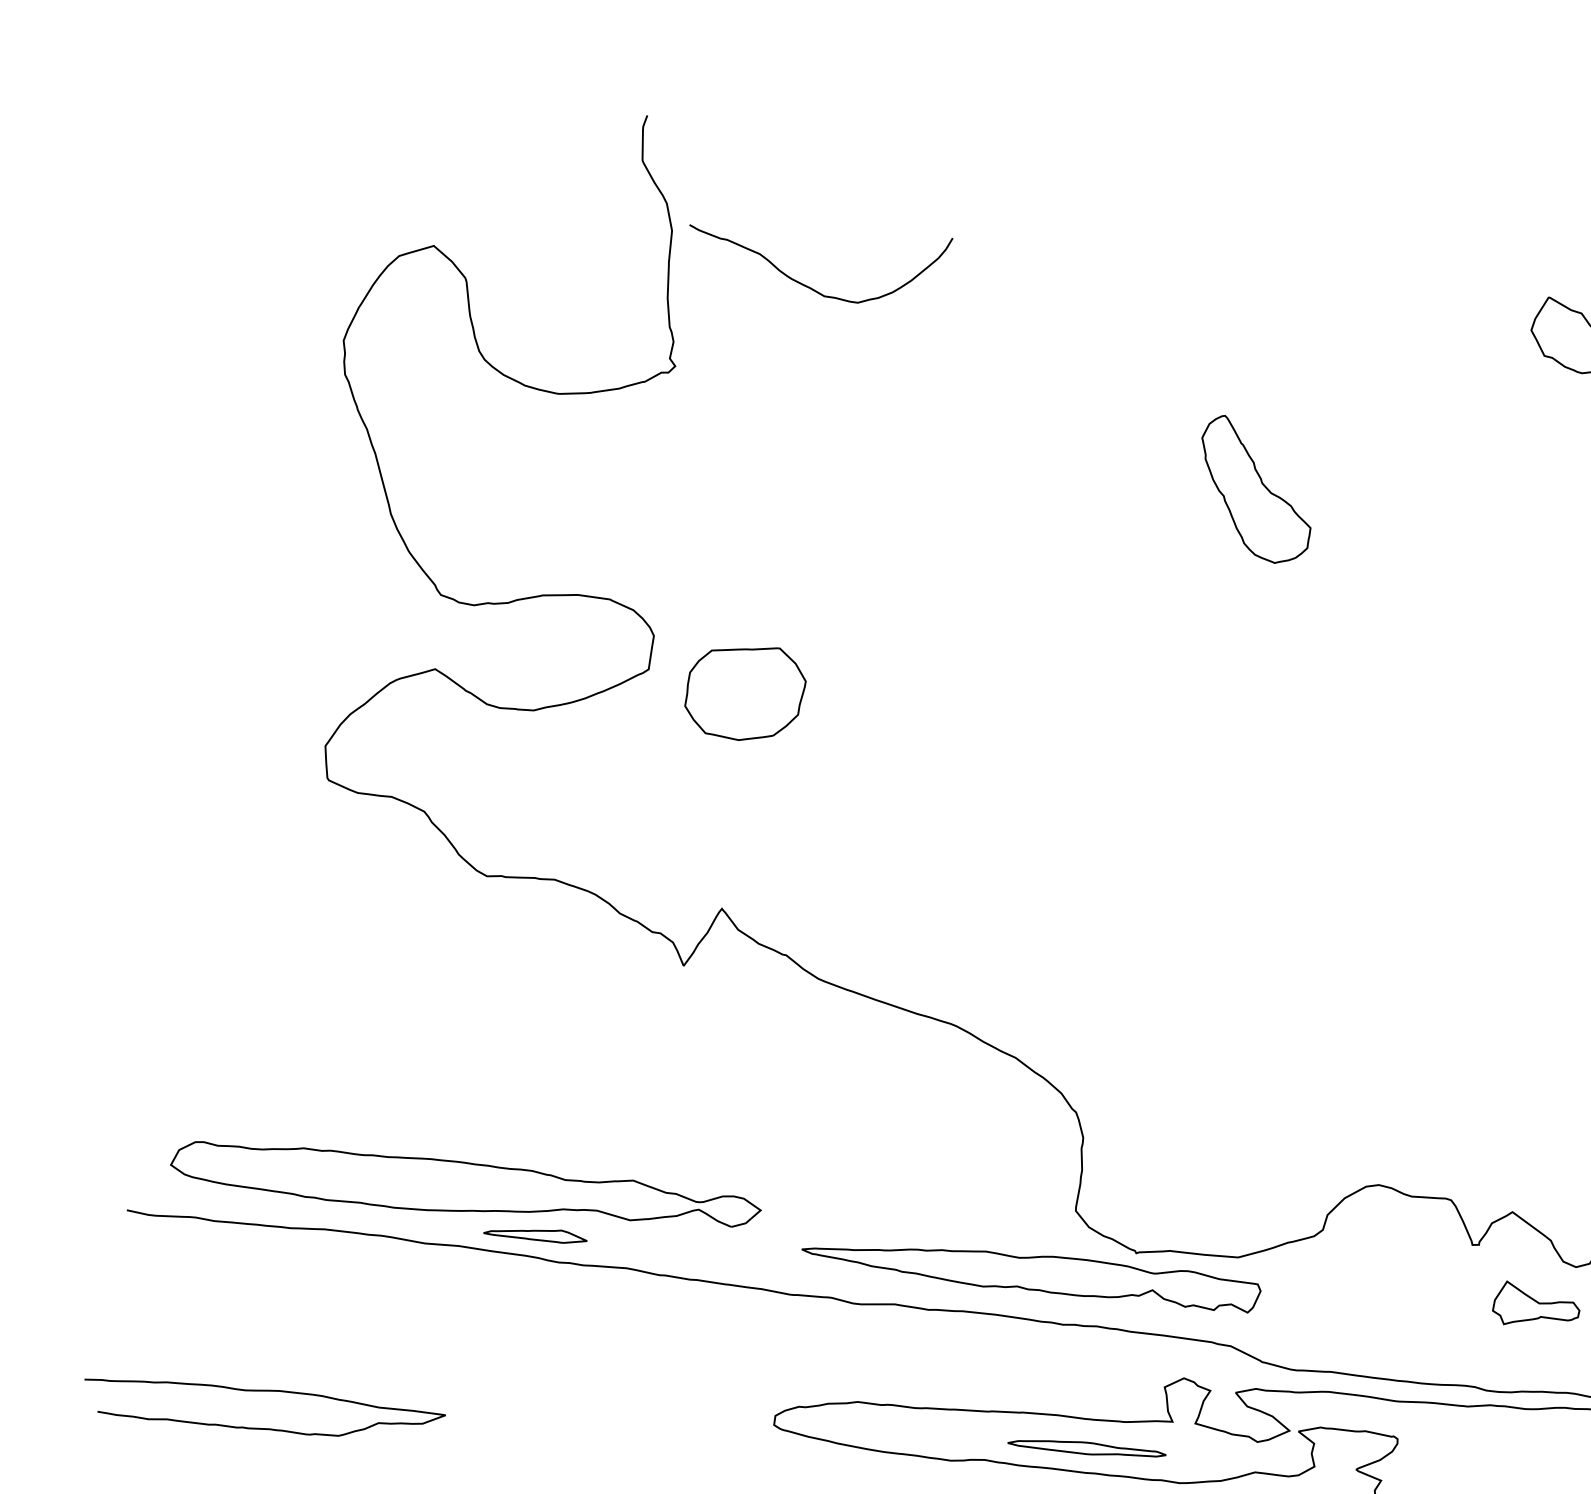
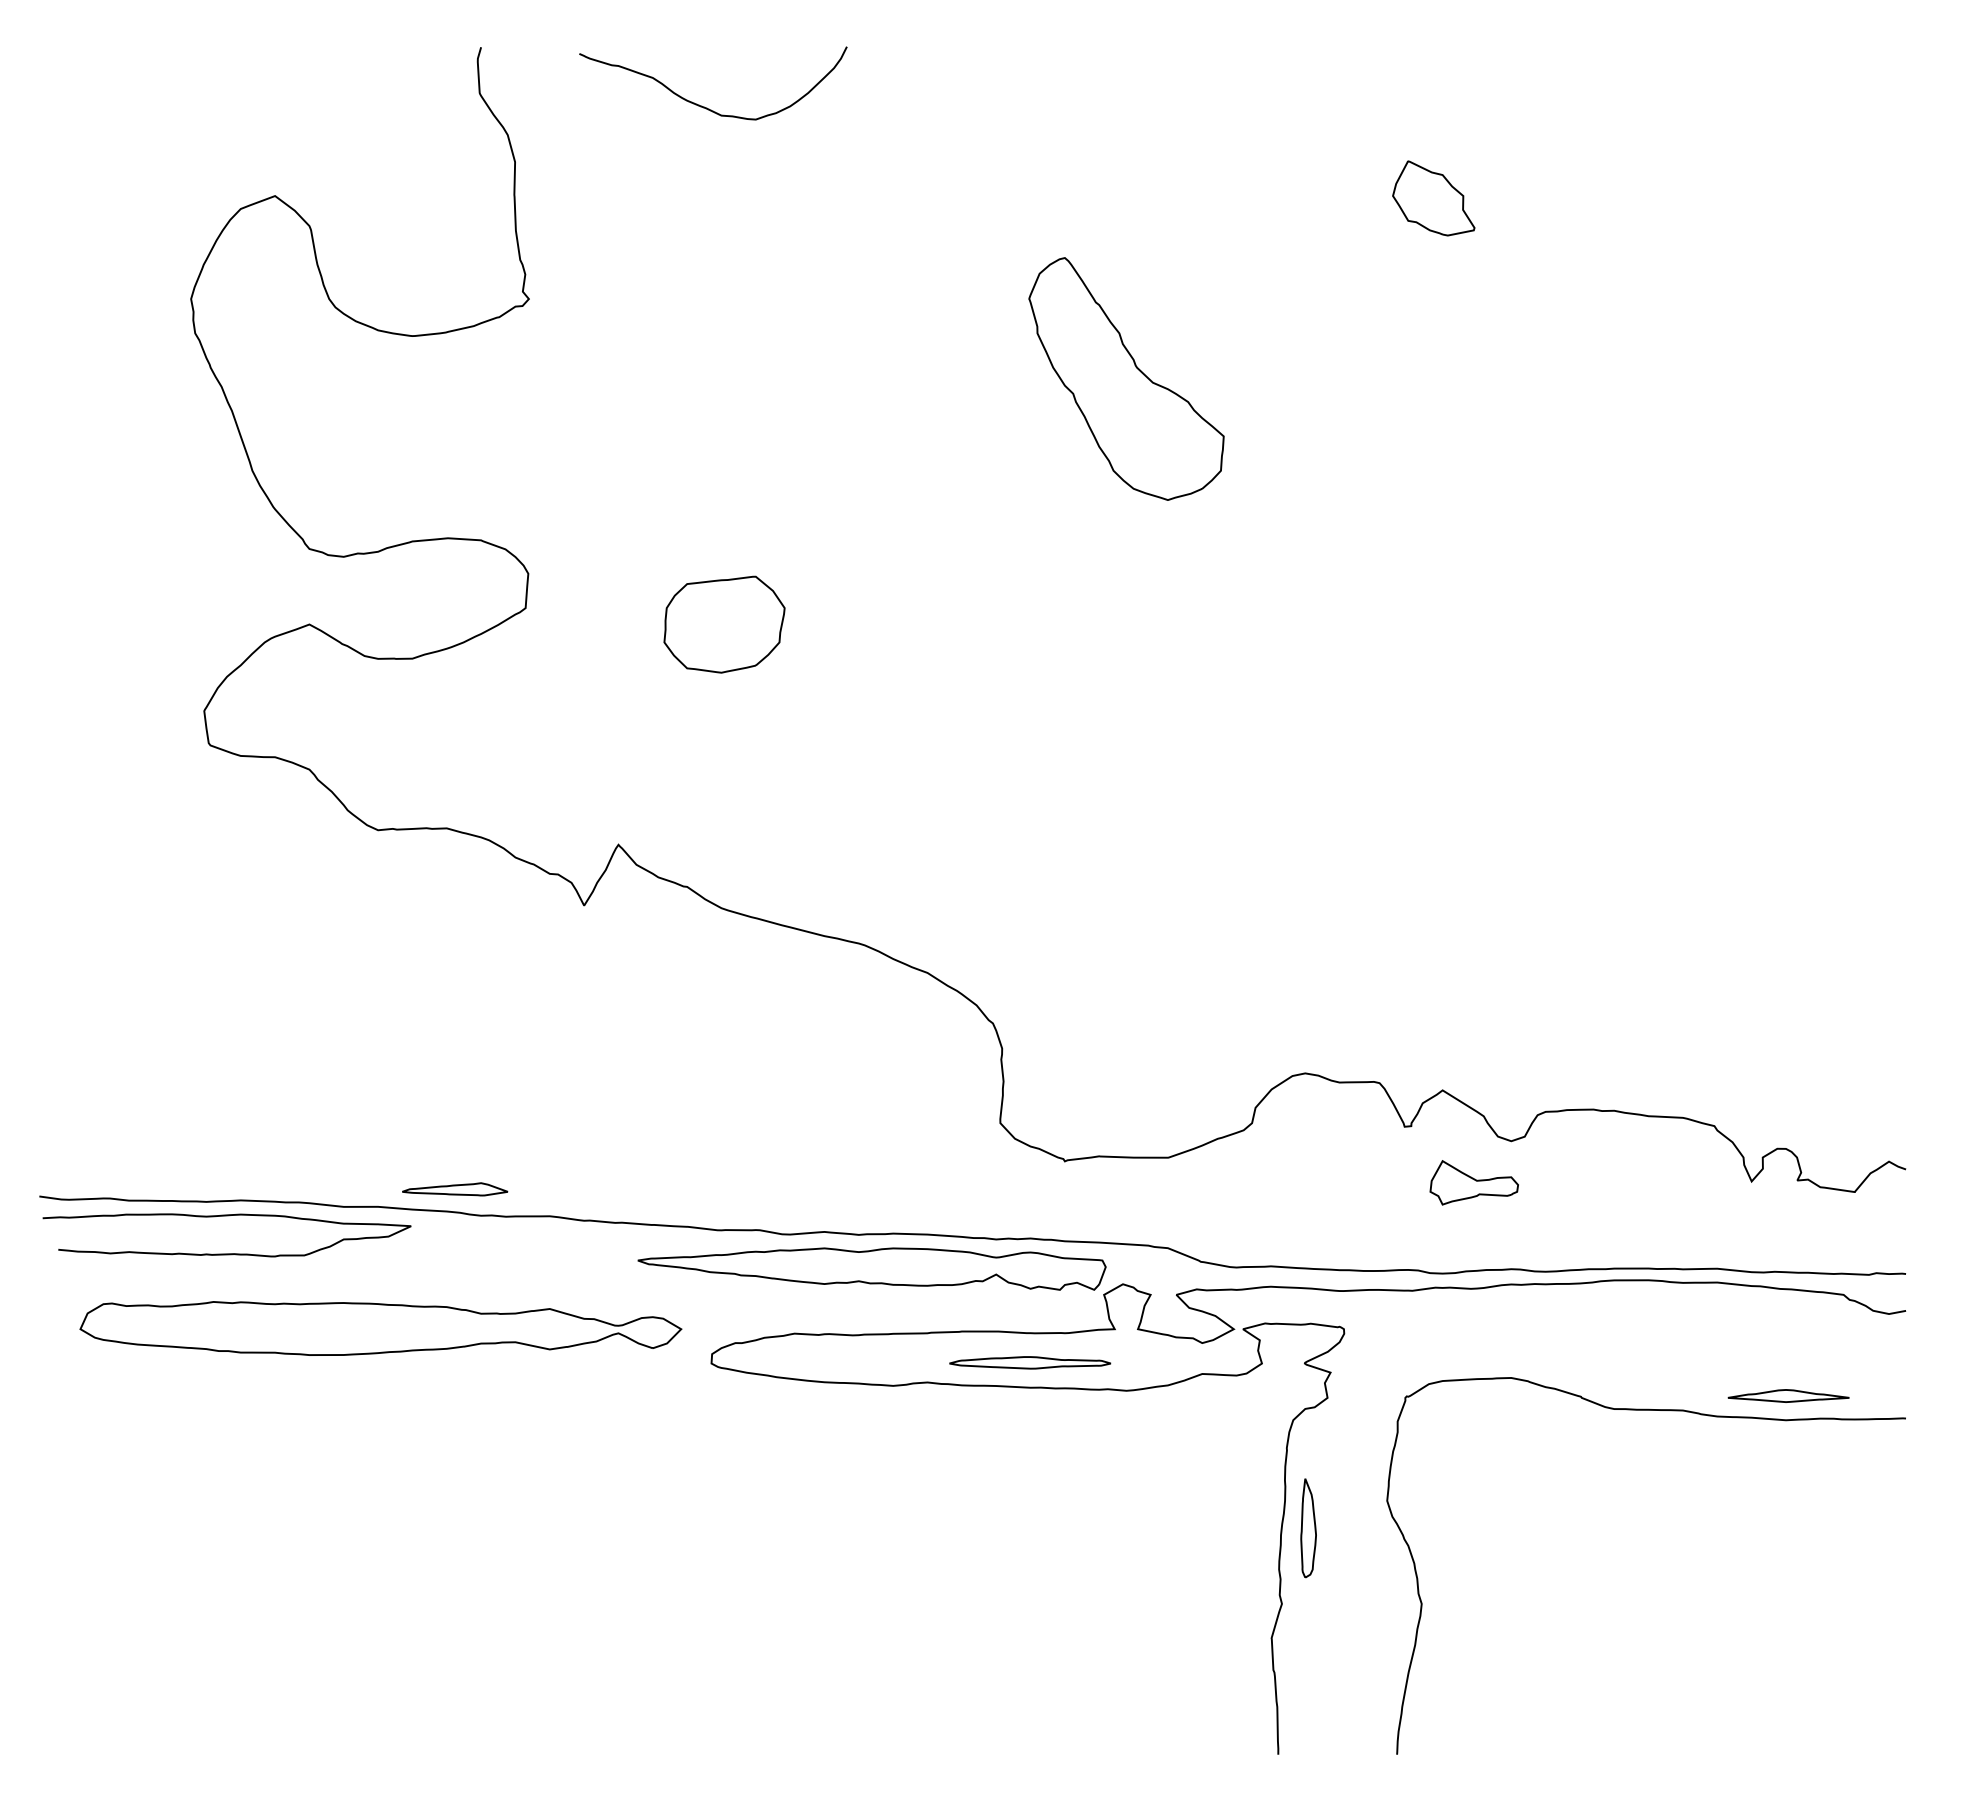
curve: (808, 286) -> (704, 106), moved
part: (1255, 489) -> (1126, 378), size x1.67
part: (745, 693) -> (724, 624), moved
part: (465, 1186) -> (380, 1328), moved
part: (1030, 1274) -> (871, 1268), moved
curve: (262, 1428) -> (226, 1253), moved

